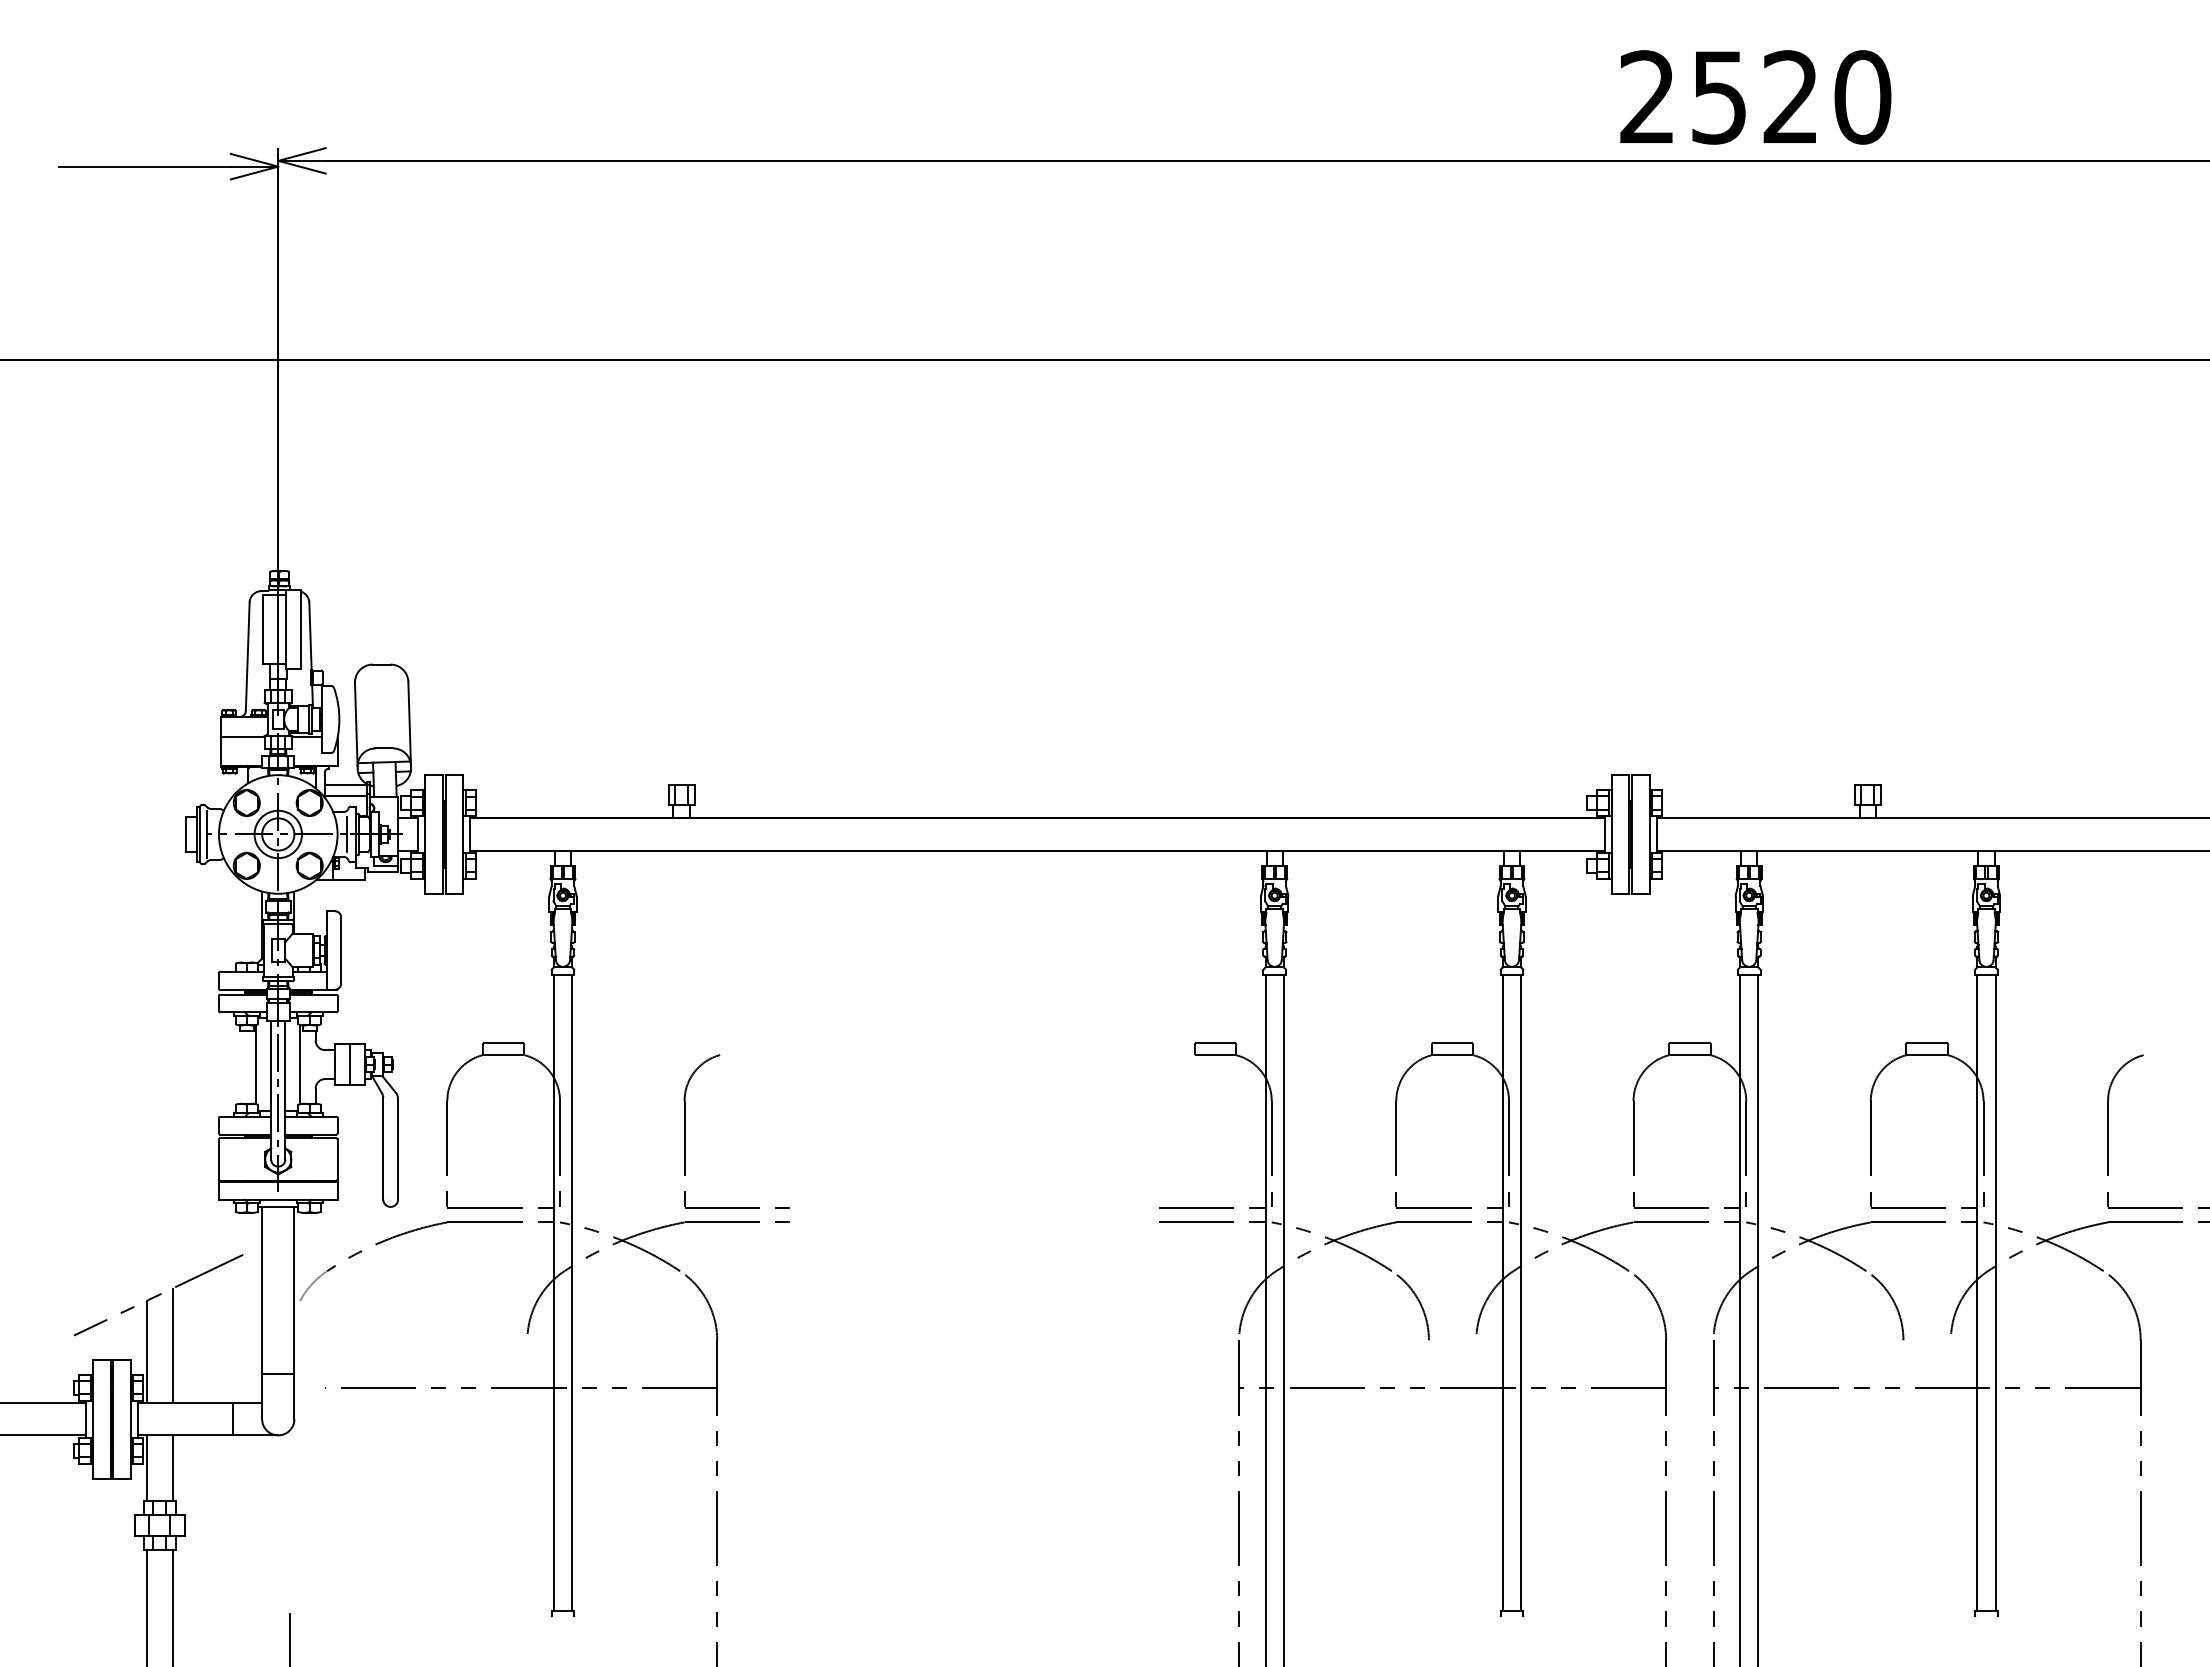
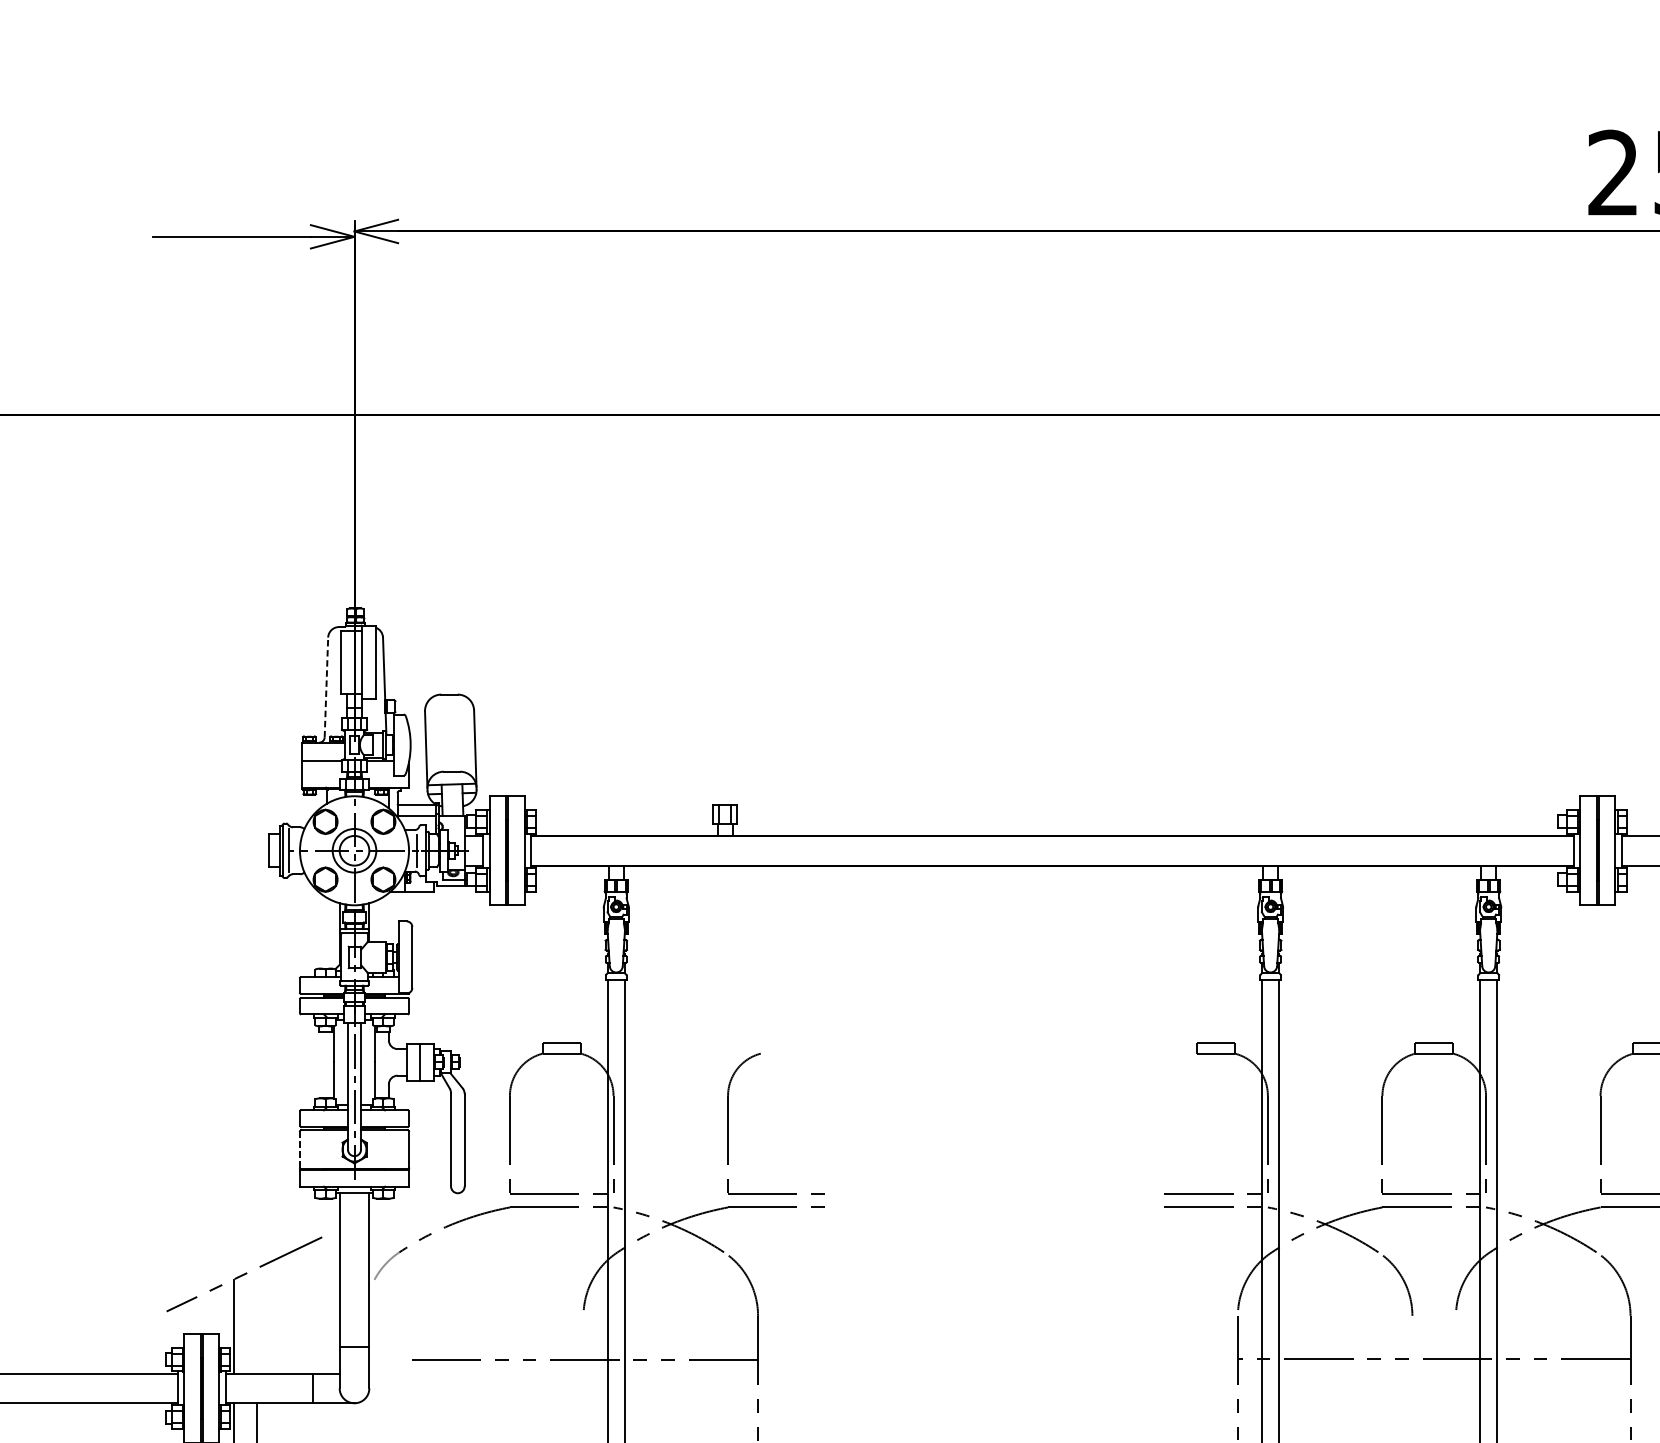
line: (247, 656) -> (326, 687), solid -> dashed
line: (218, 1160) -> (299, 1150), solid -> dashed
line: (172, 1345) -> (257, 1320), removed

